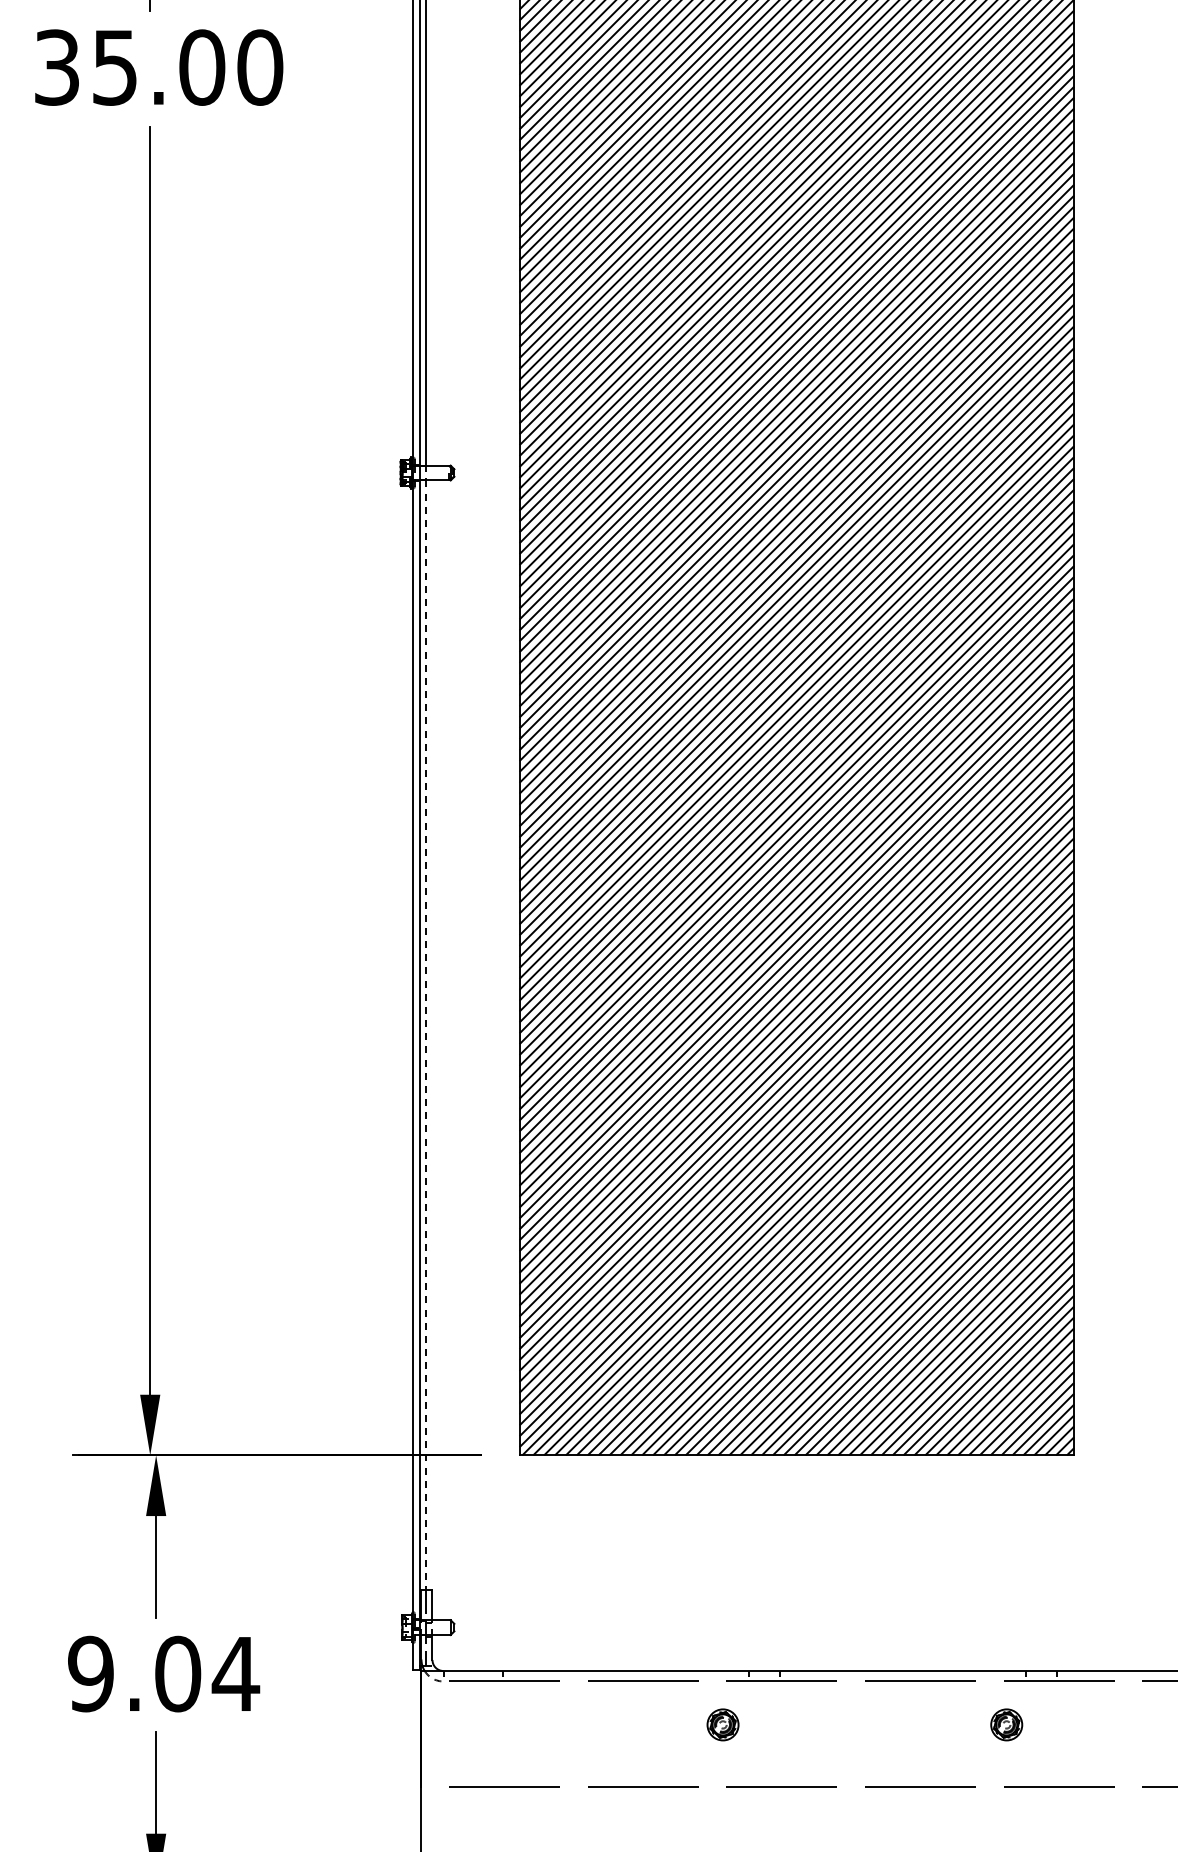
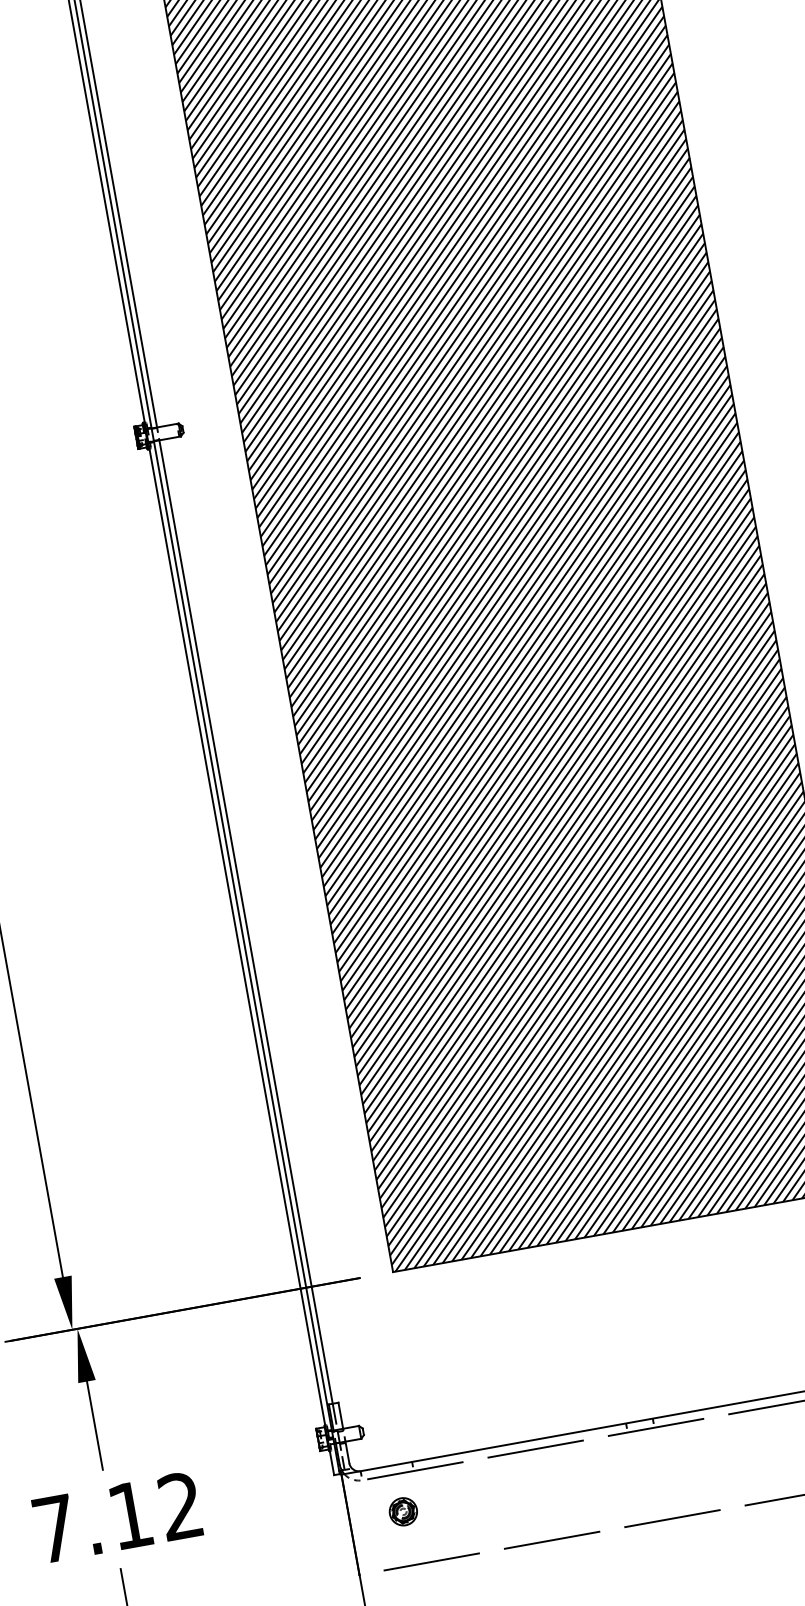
line: (425, 1035) -> (245, 922), dashed -> solid
text: (164, 1673) -> (118, 1516), 9.04 -> 7.12
part: (722, 1724) -> (402, 1511), moved

